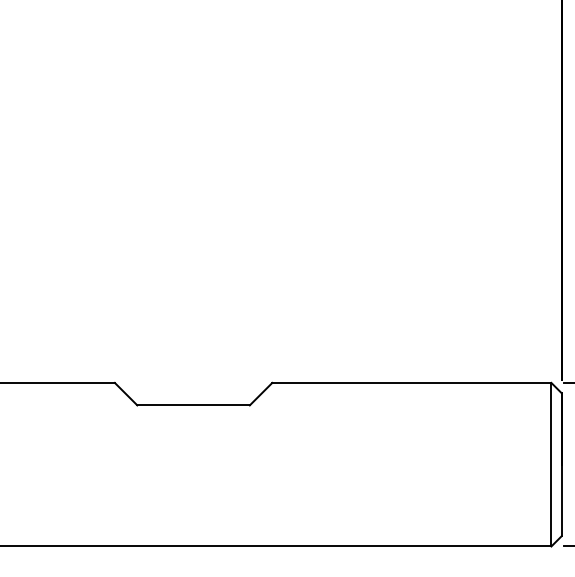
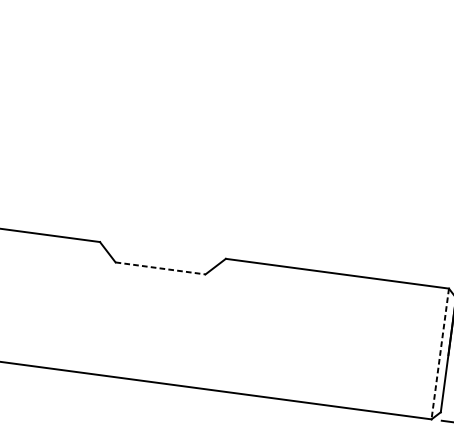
line: (194, 405) -> (161, 268), solid -> dashed
line: (551, 464) -> (440, 353), solid -> dashed

